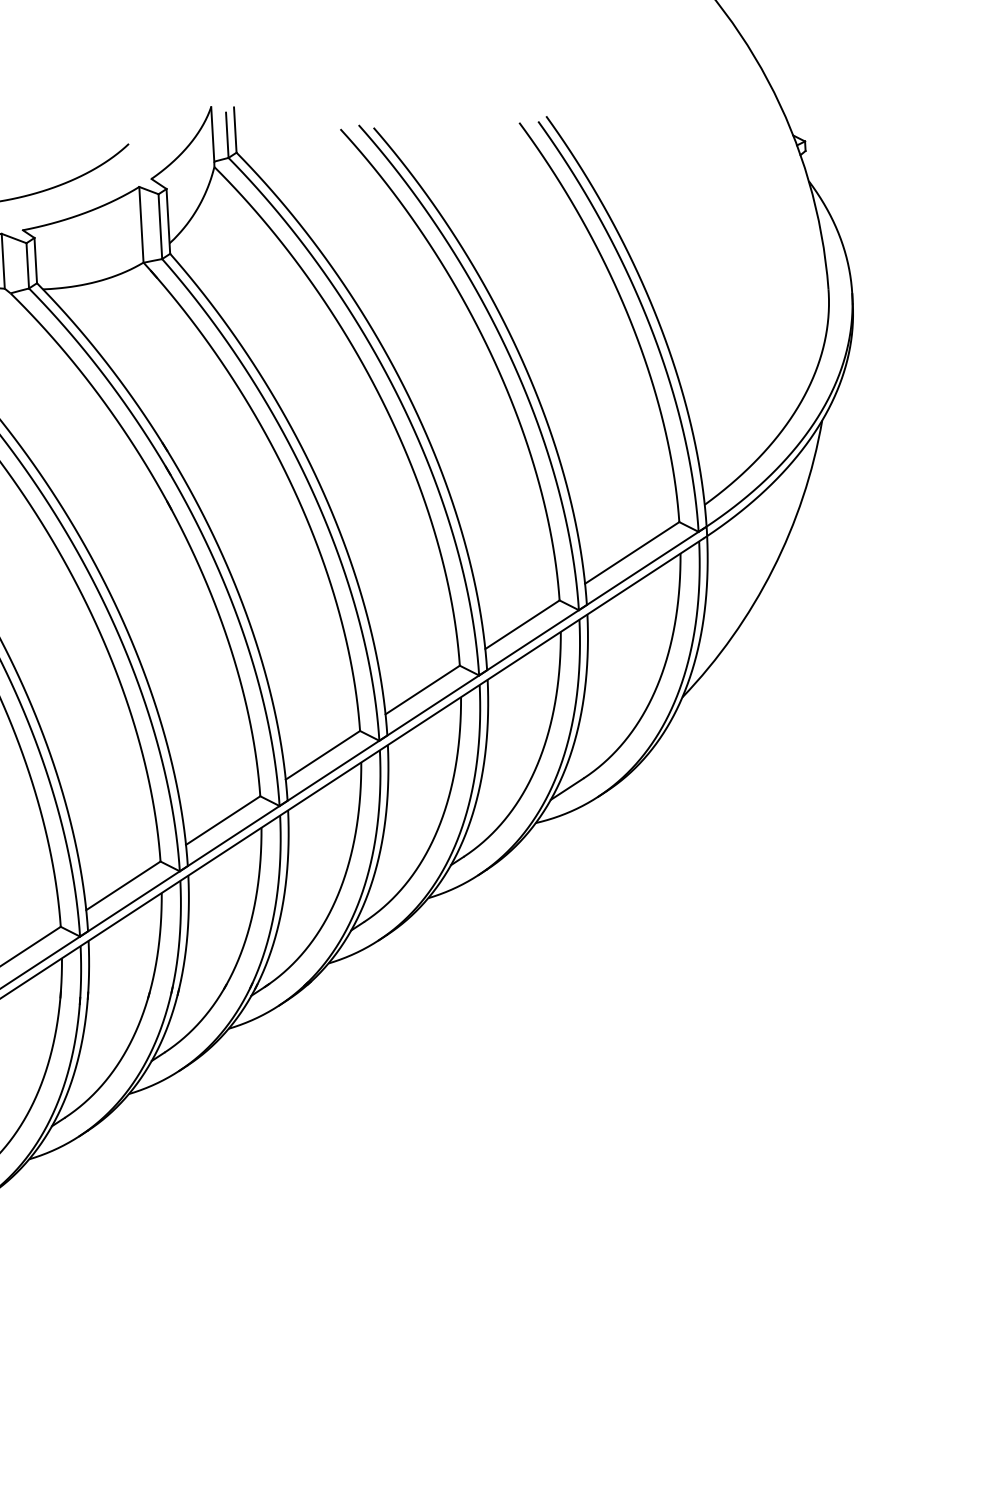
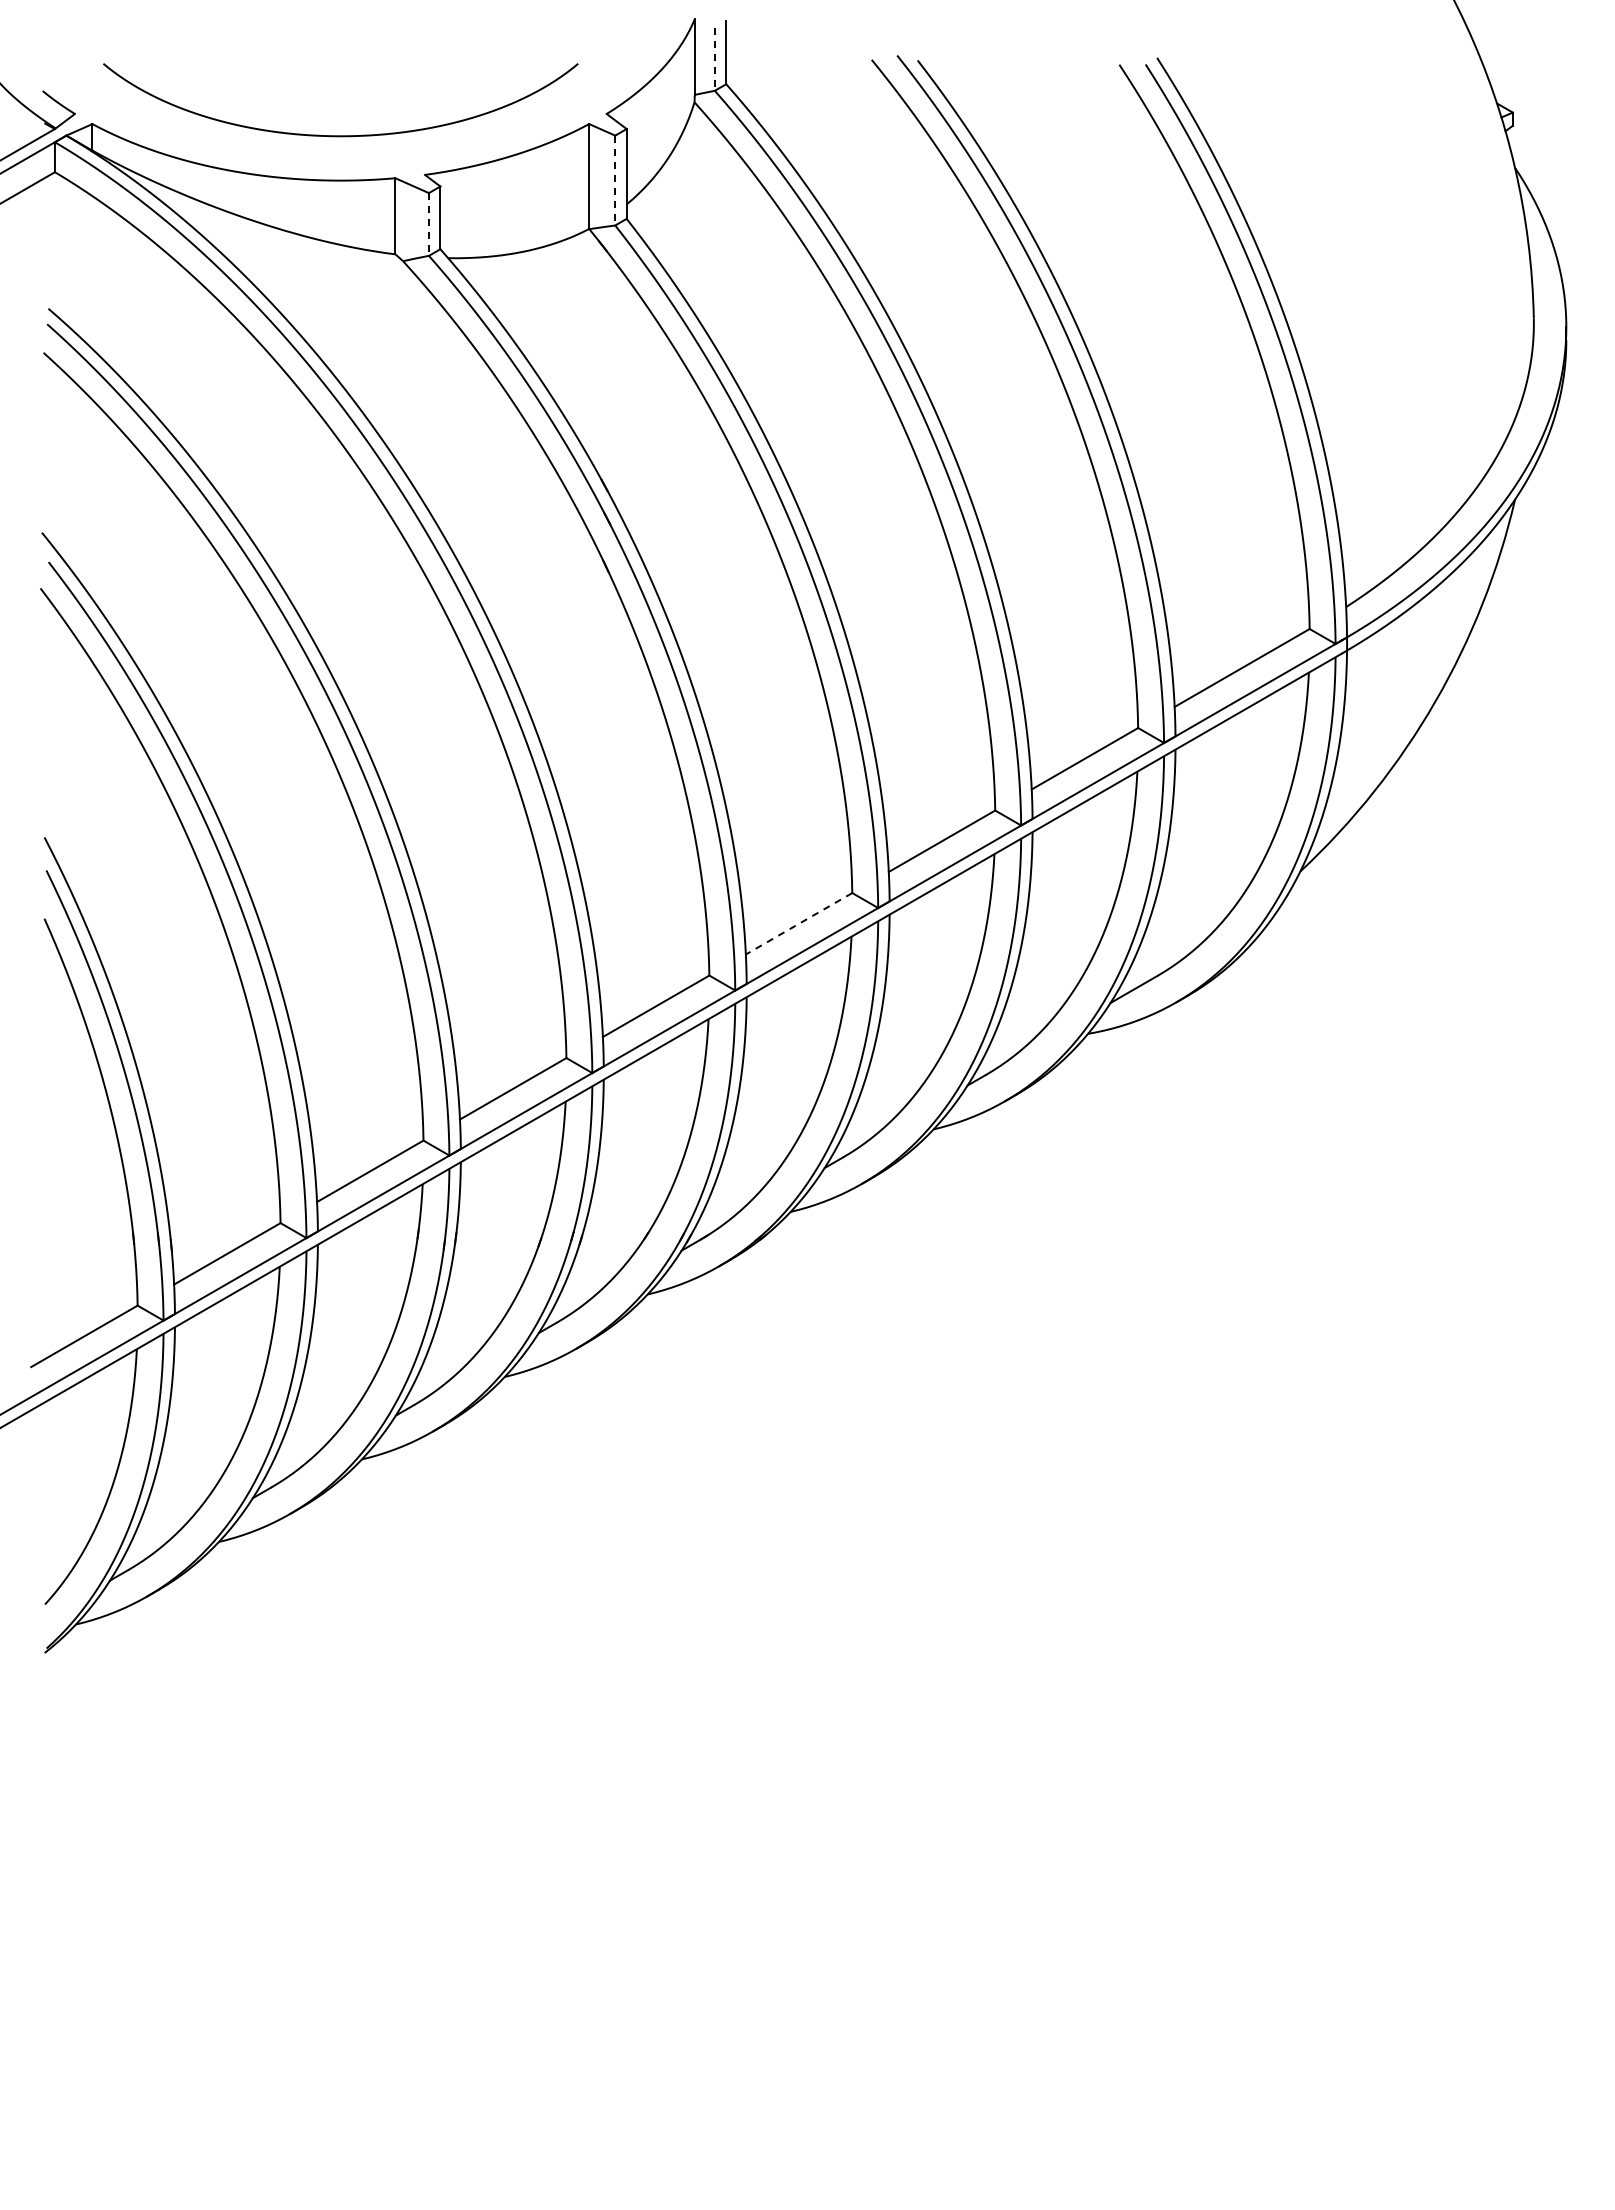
line: (227, 135) -> (714, 59), solid -> dashed
line: (160, 226) -> (615, 180), solid -> dashed
line: (27, 265) -> (428, 224), solid -> dashed
line: (322, 755) -> (798, 924), solid -> dashed

